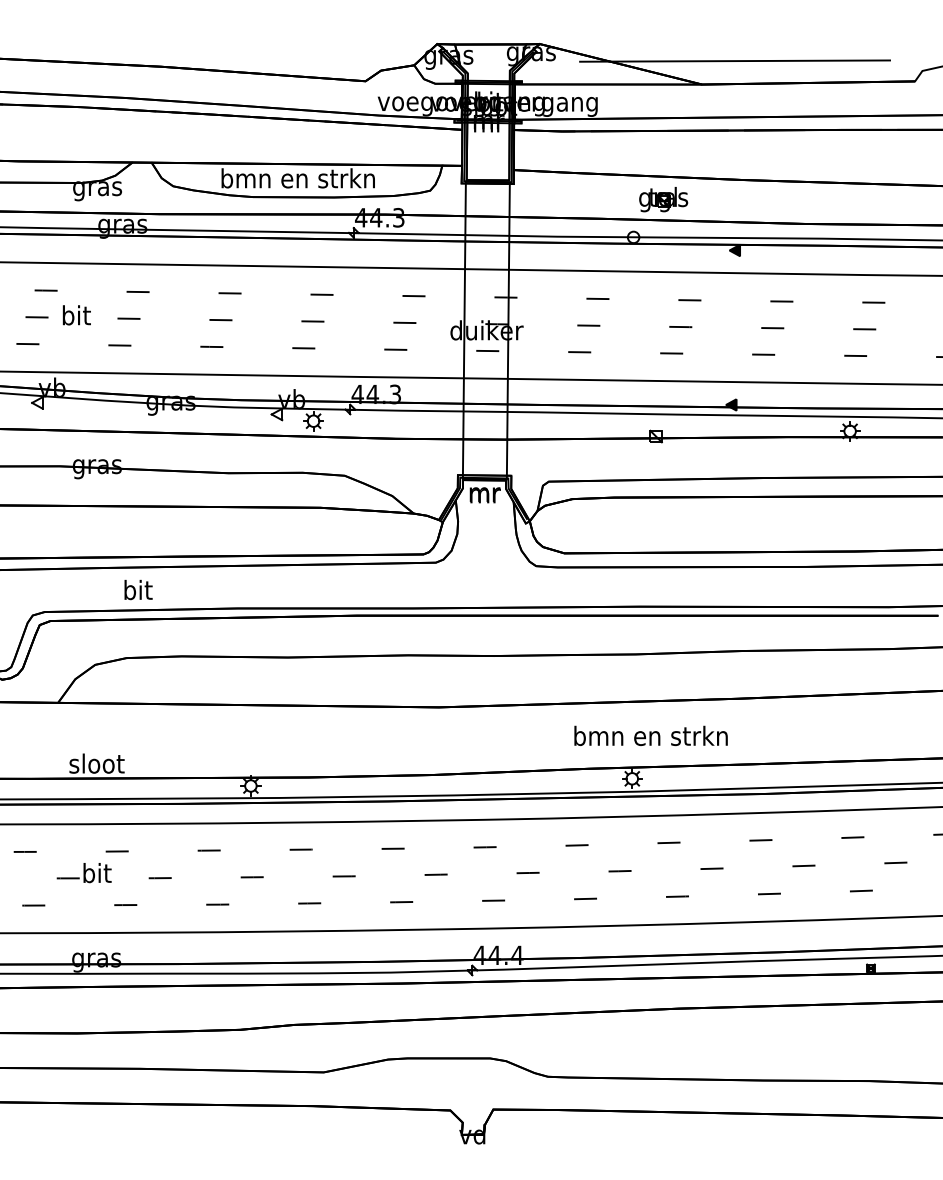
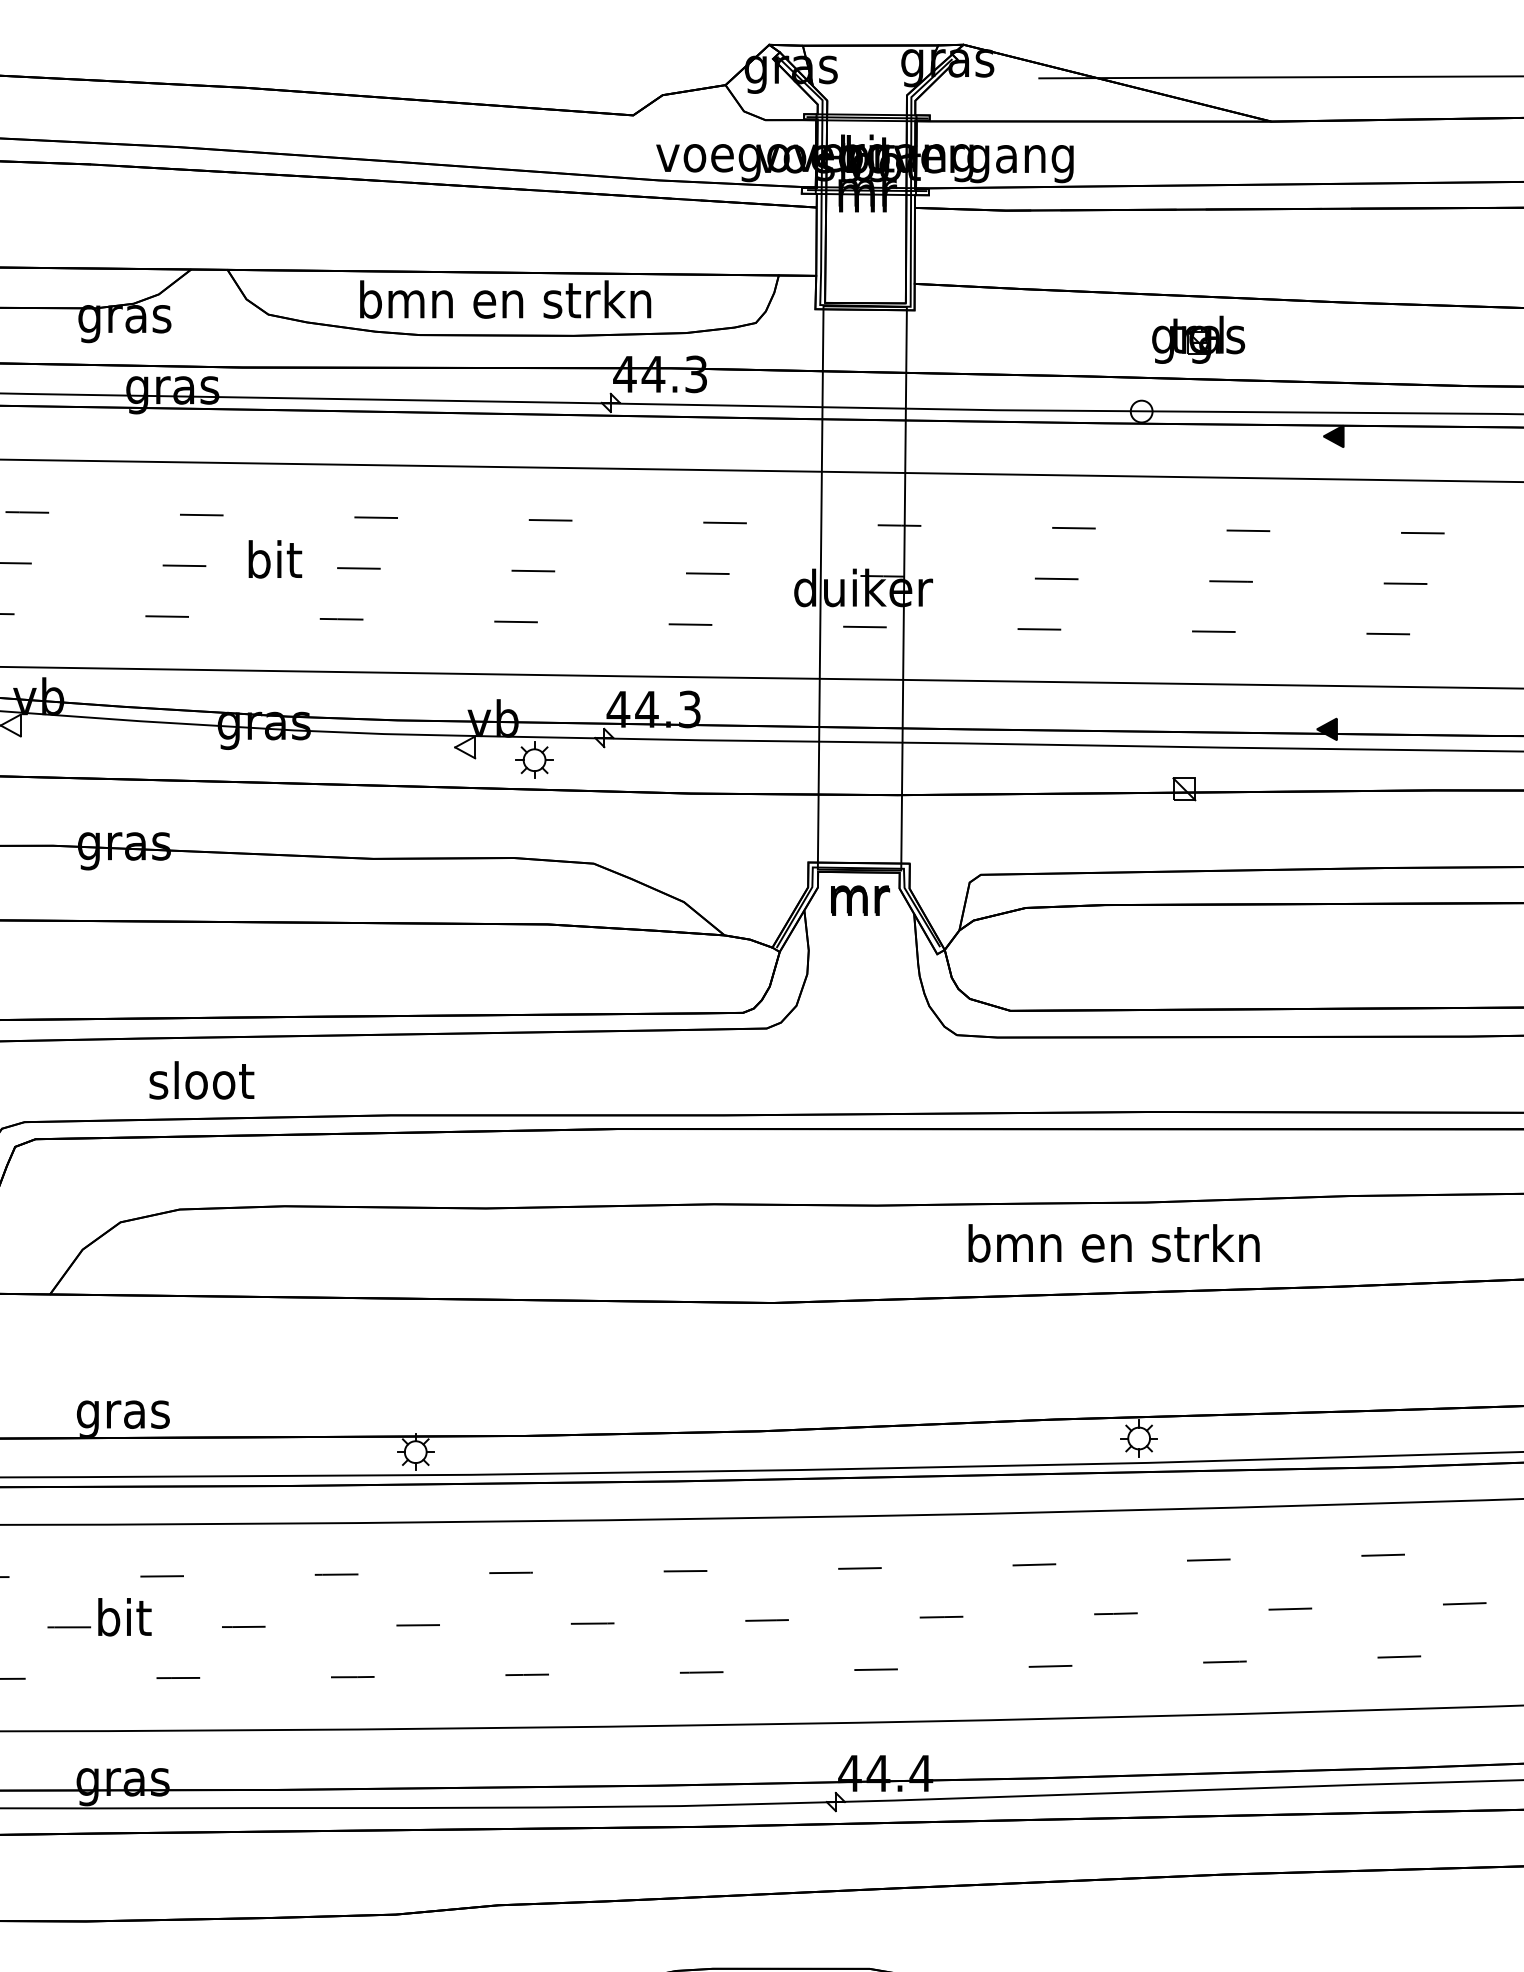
text: (76, 315) -> (274, 559), moved
text: (137, 589) -> (200, 1079), bit -> sloot
text: (650, 735) -> (1112, 1242), moved
text: (96, 765) -> (122, 1413), sloot -> gras

